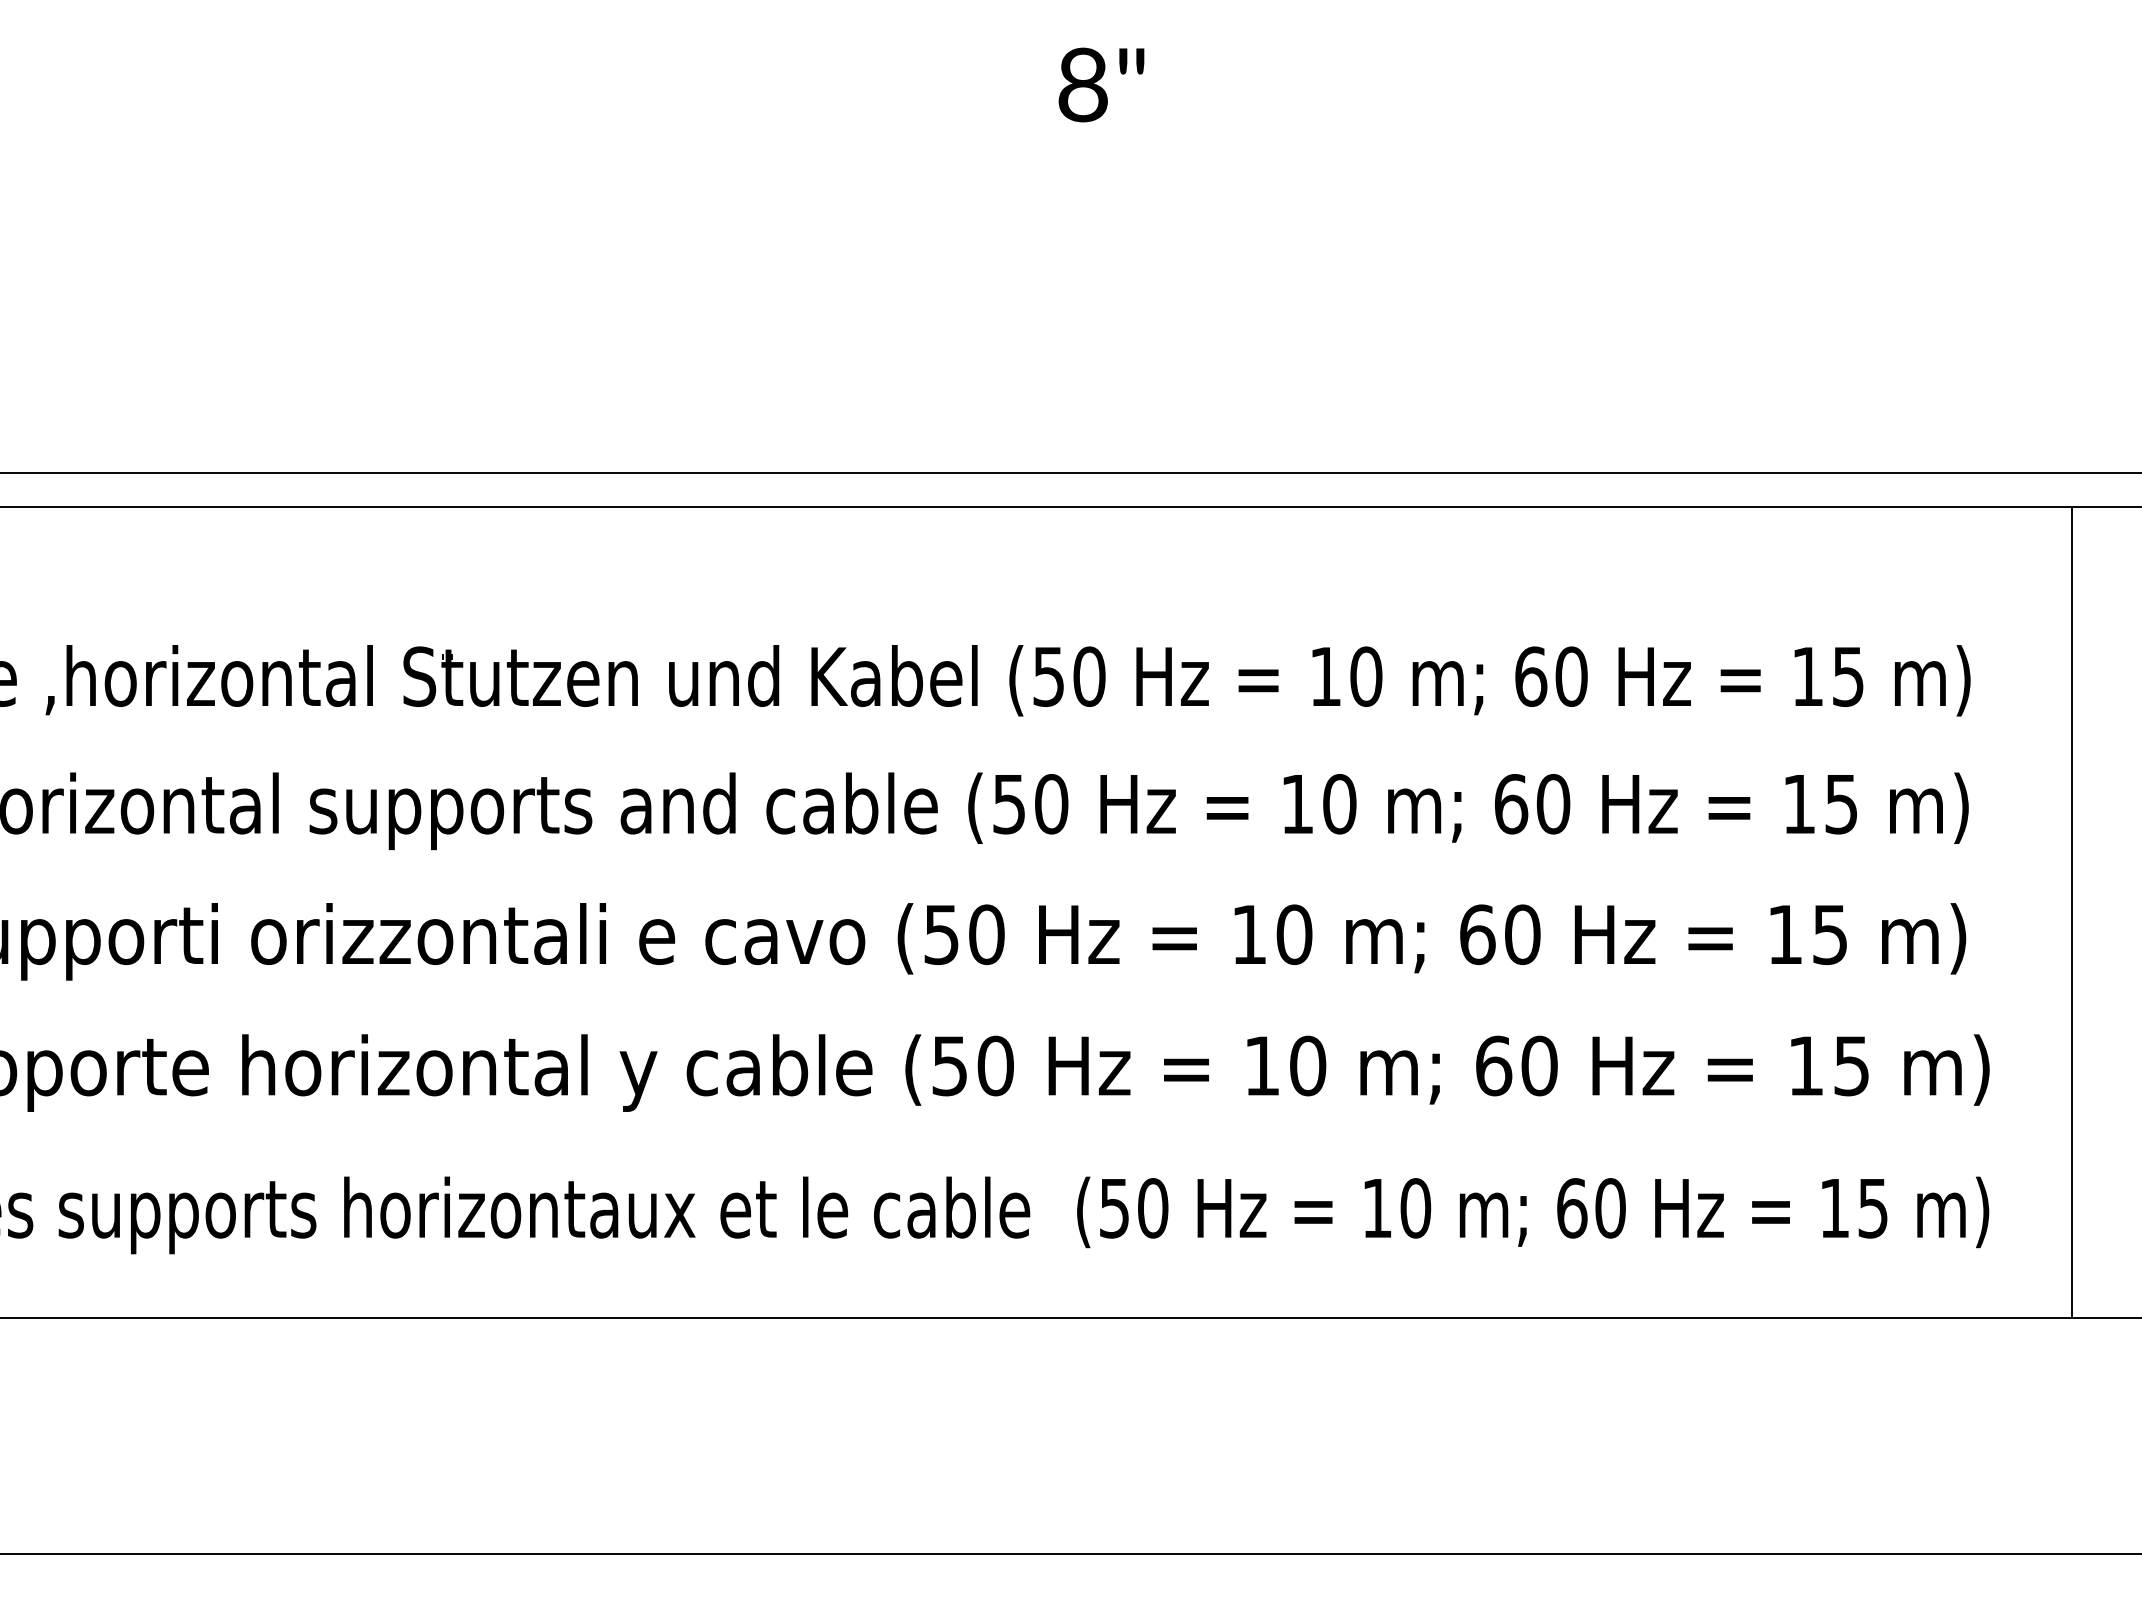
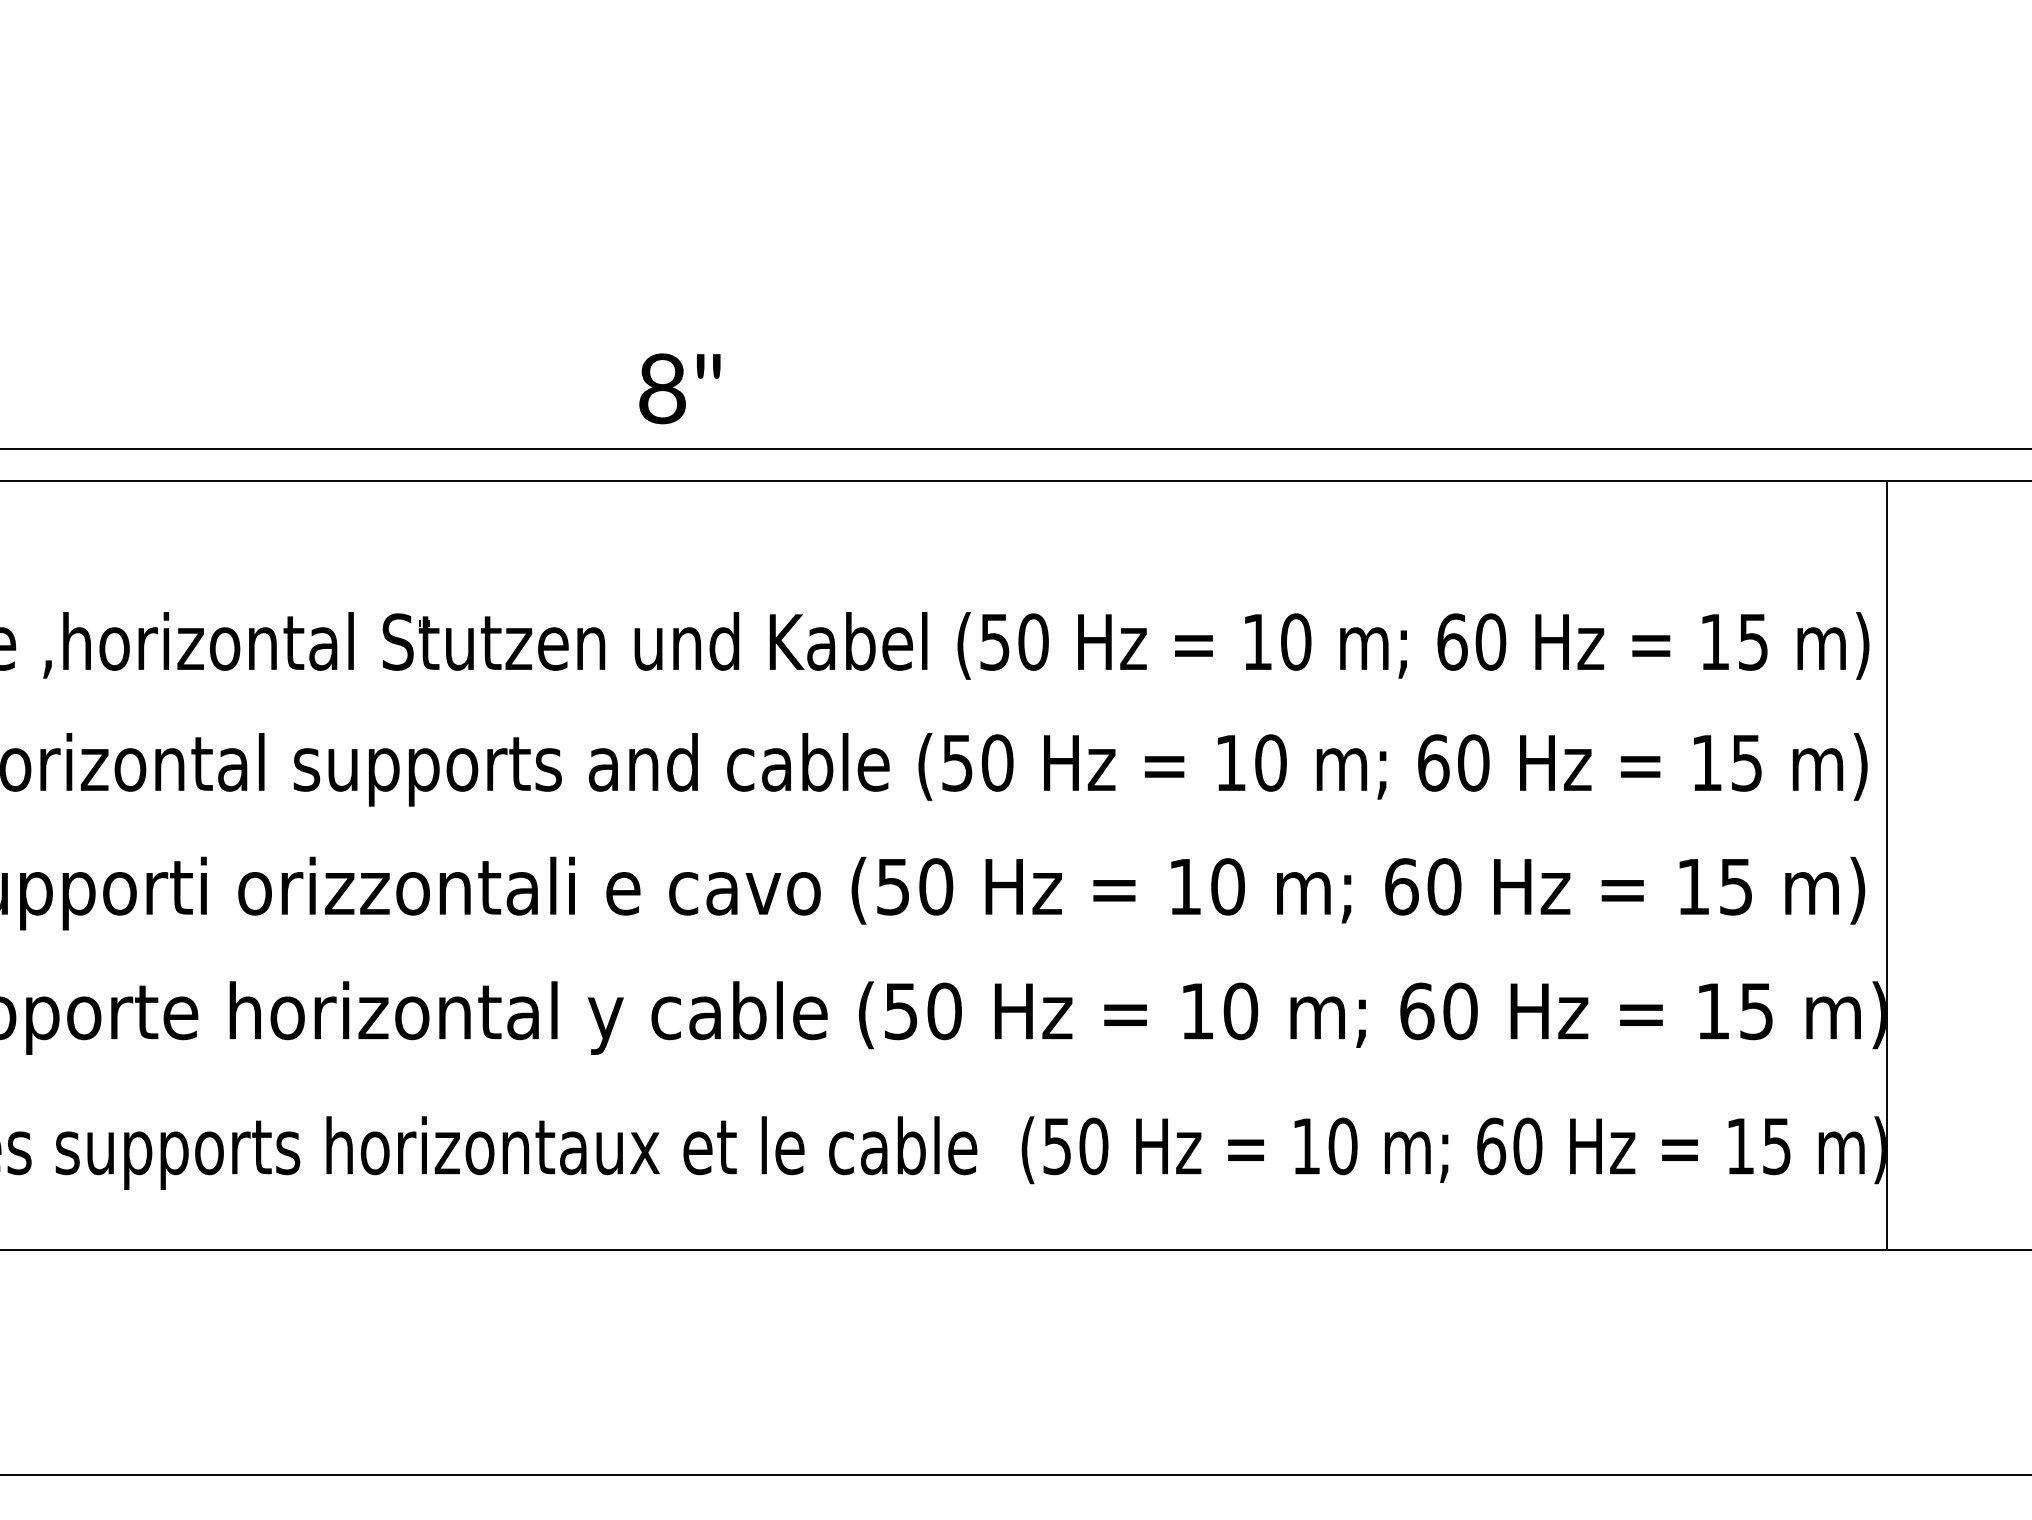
text: (1101, 84) -> (679, 388), moved
line: (2071, 912) -> (1887, 865), moved

